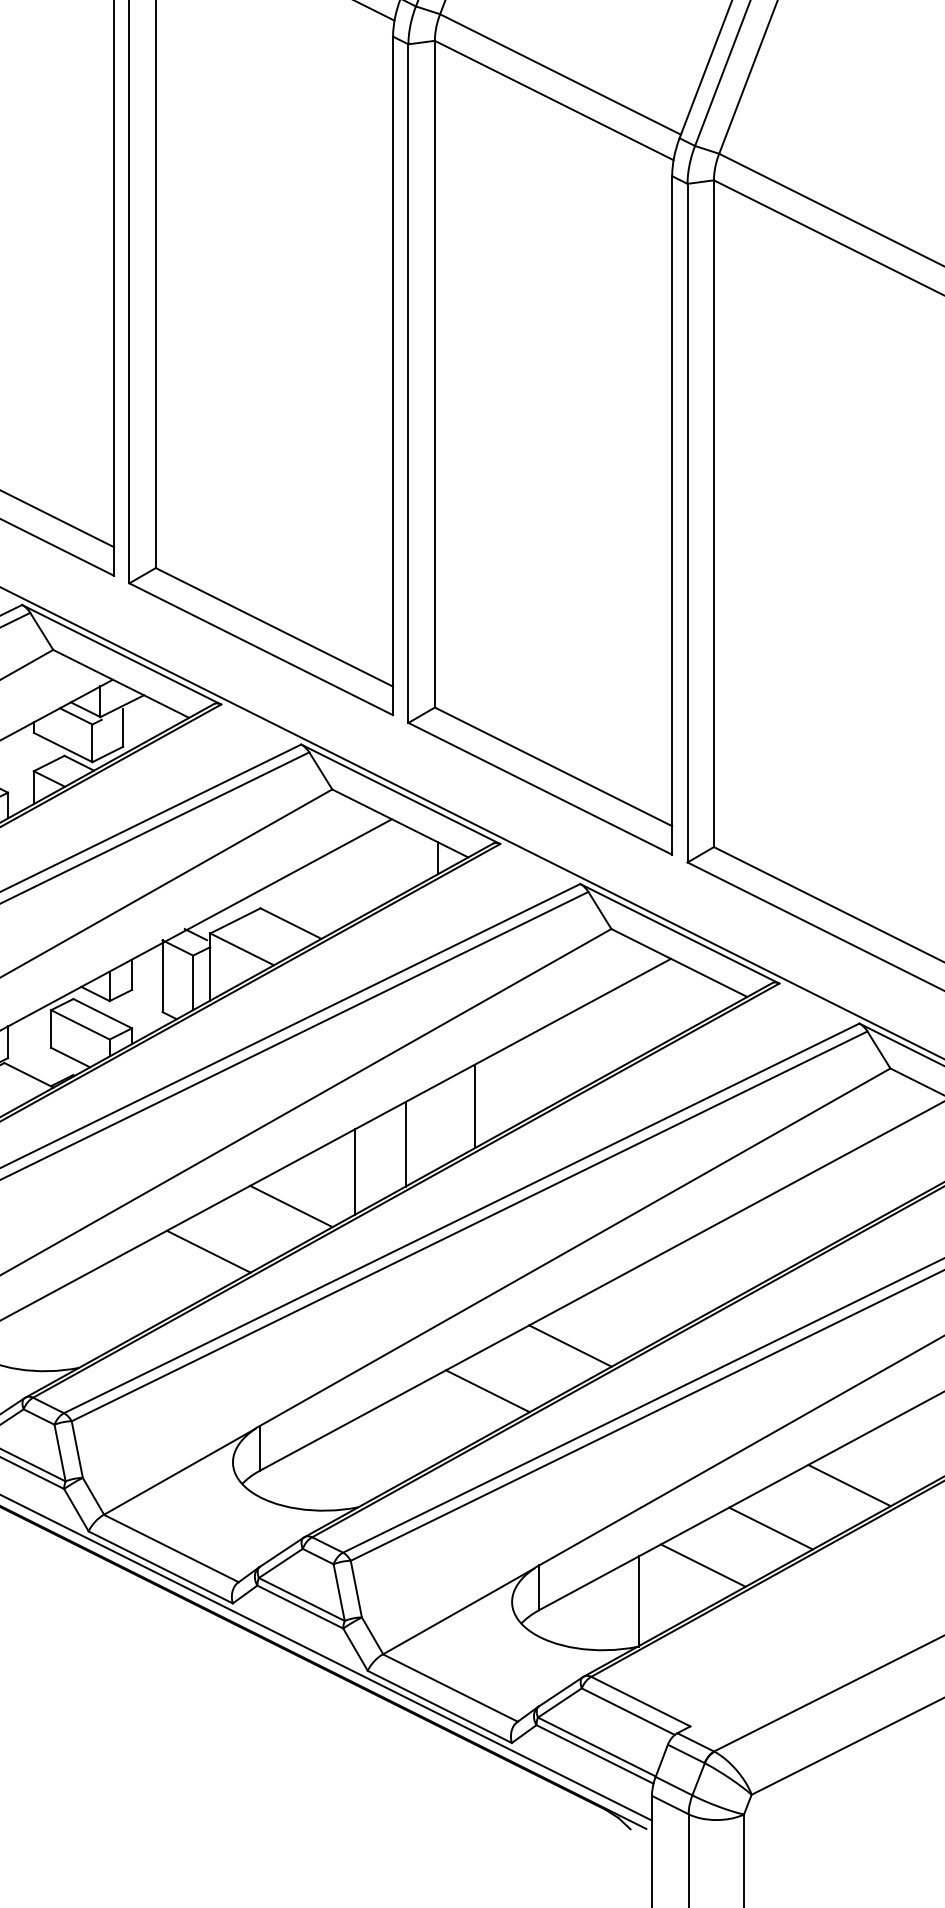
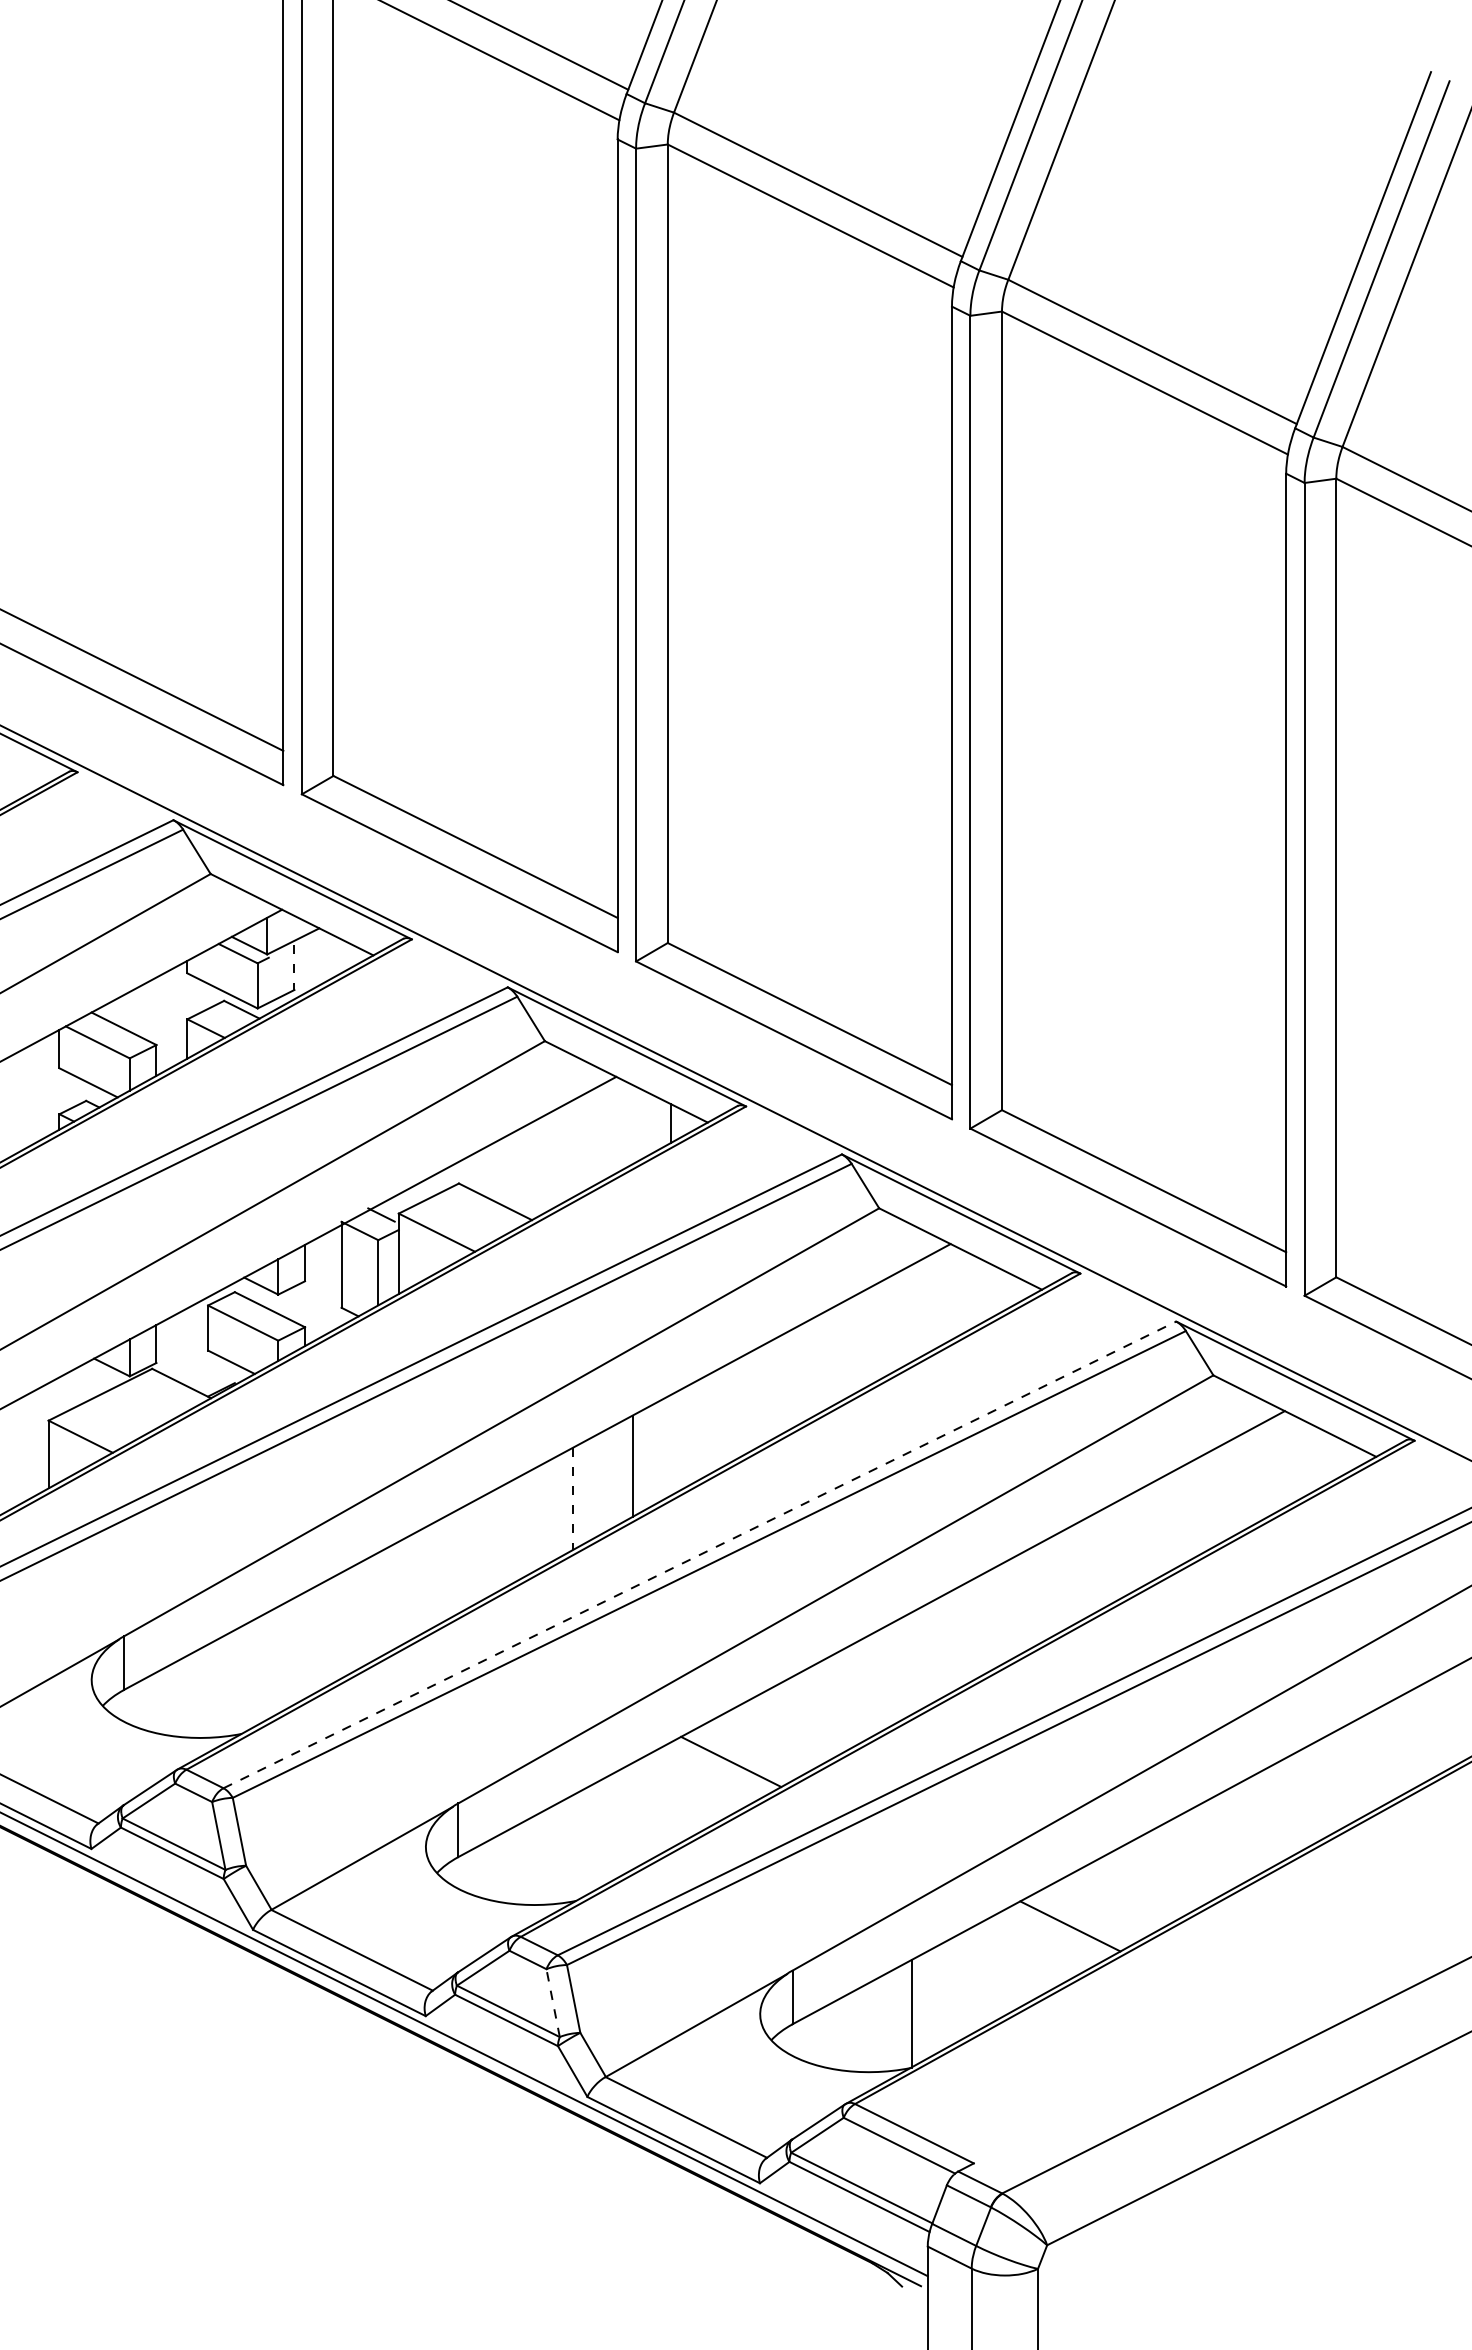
line: (123, 727) -> (294, 967), solid -> dashed
line: (474, 1106) -> (715, 1420), removed
line: (355, 1172) -> (572, 1499), solid -> dashed
line: (291, 1206) -> (495, 1540), removed
line: (462, 1218) -> (700, 1554), solid -> dashed
line: (208, 1251) -> (396, 1594), removed
line: (569, 1345) -> (829, 1707), removed
line: (849, 1485) -> (1164, 1874), removed
line: (703, 1565) -> (989, 1970), removed
line: (339, 1592) -> (553, 2003), solid -> dashed

